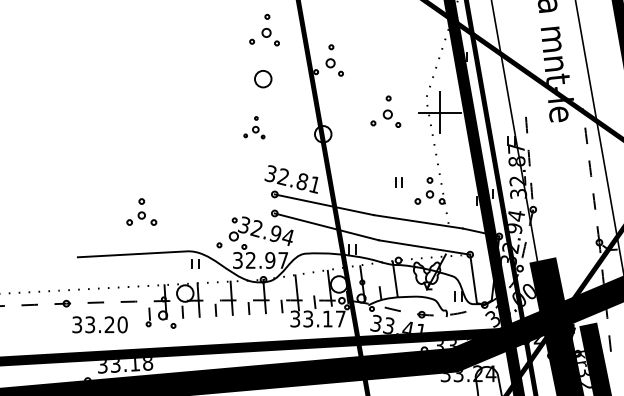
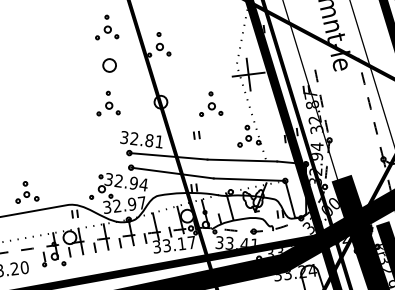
part: (385, 111) -> (209, 104), moved
part: (254, 127) -> (107, 103), size x1.43
part: (398, 182) -> (196, 135), moved
part: (141, 211) -> (26, 191), moved

